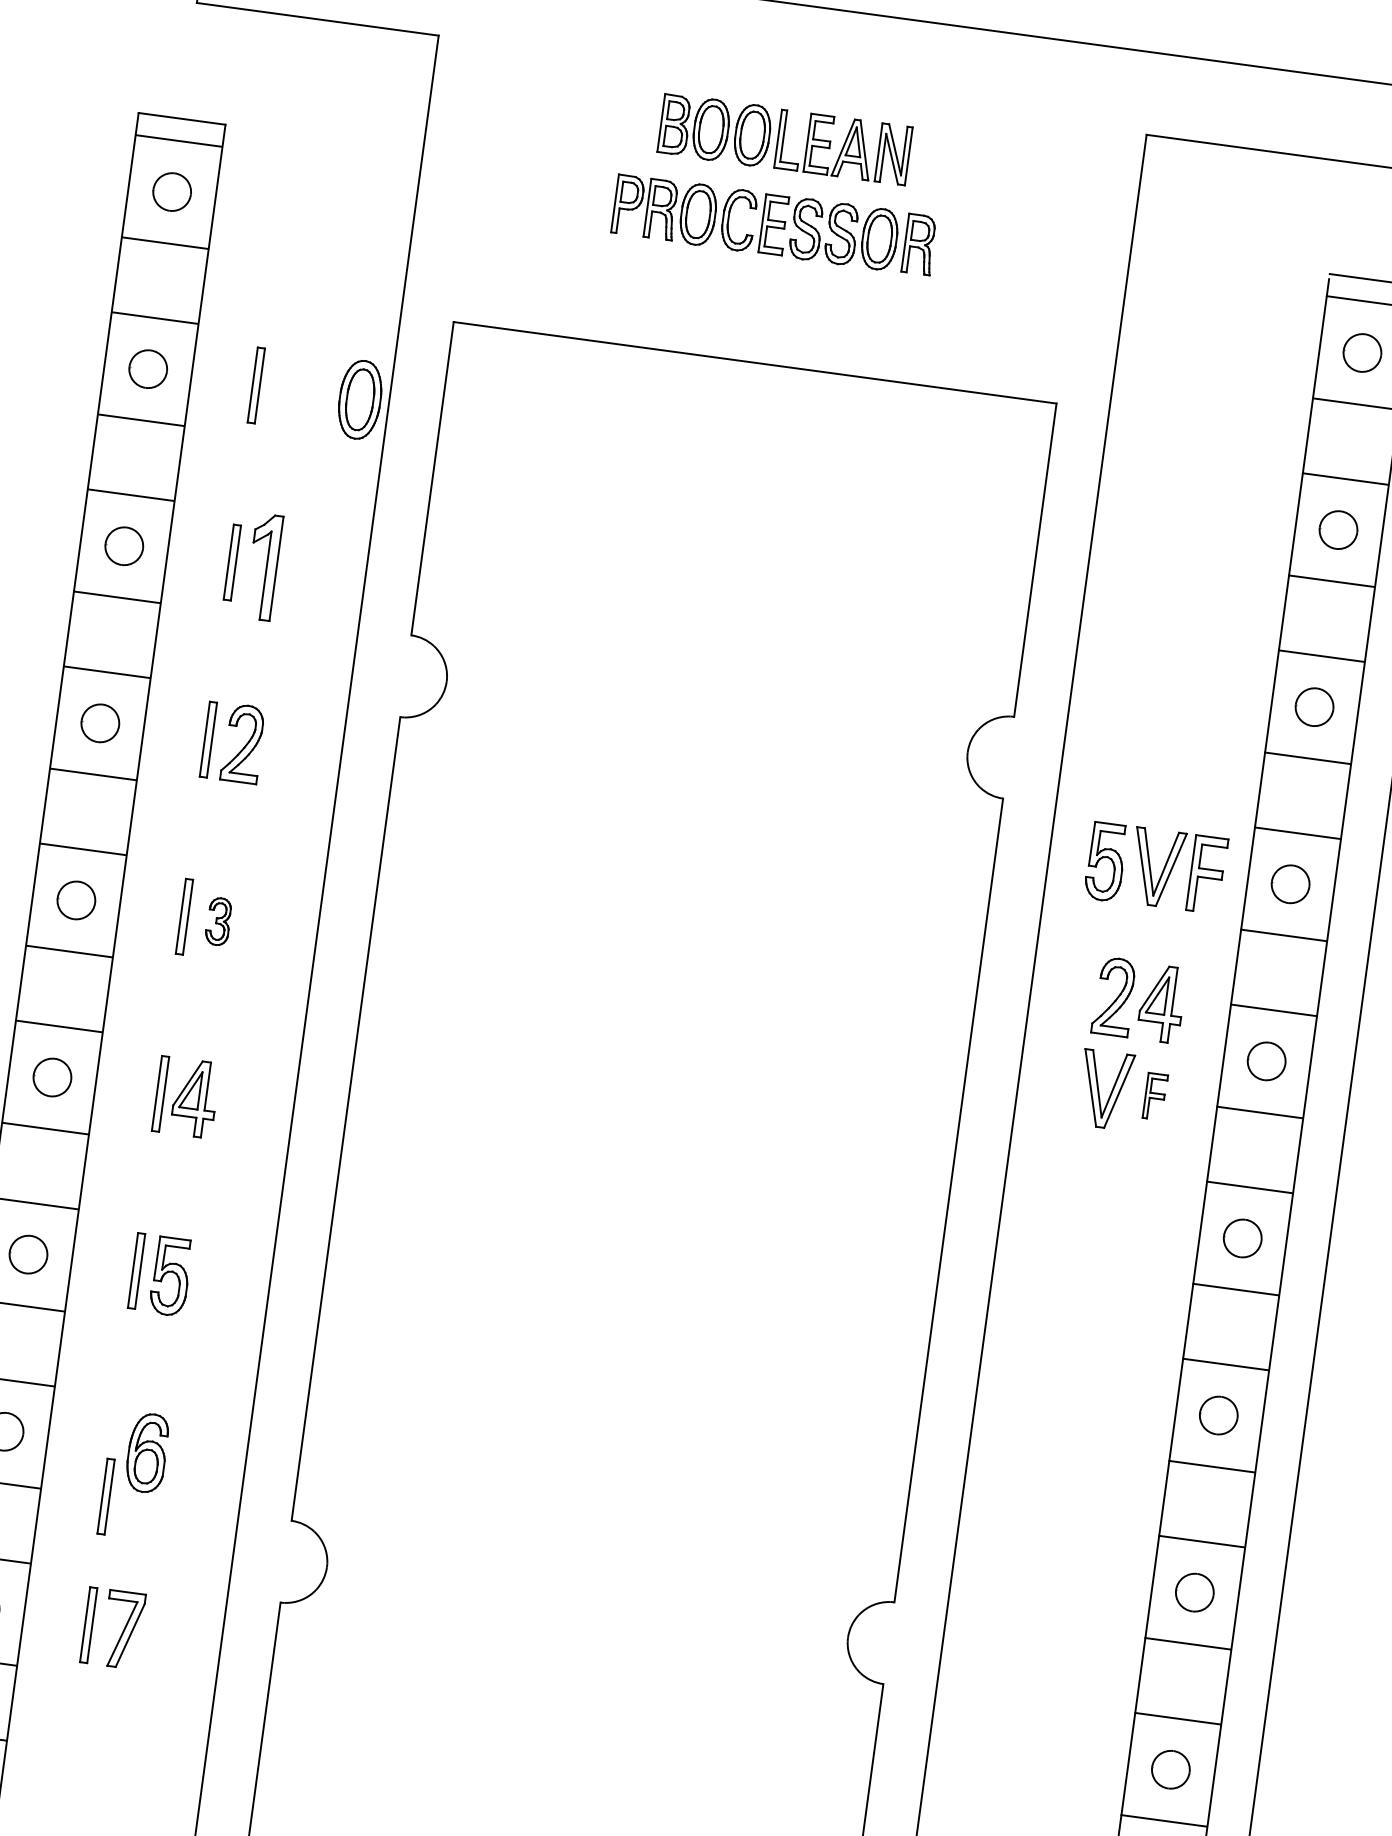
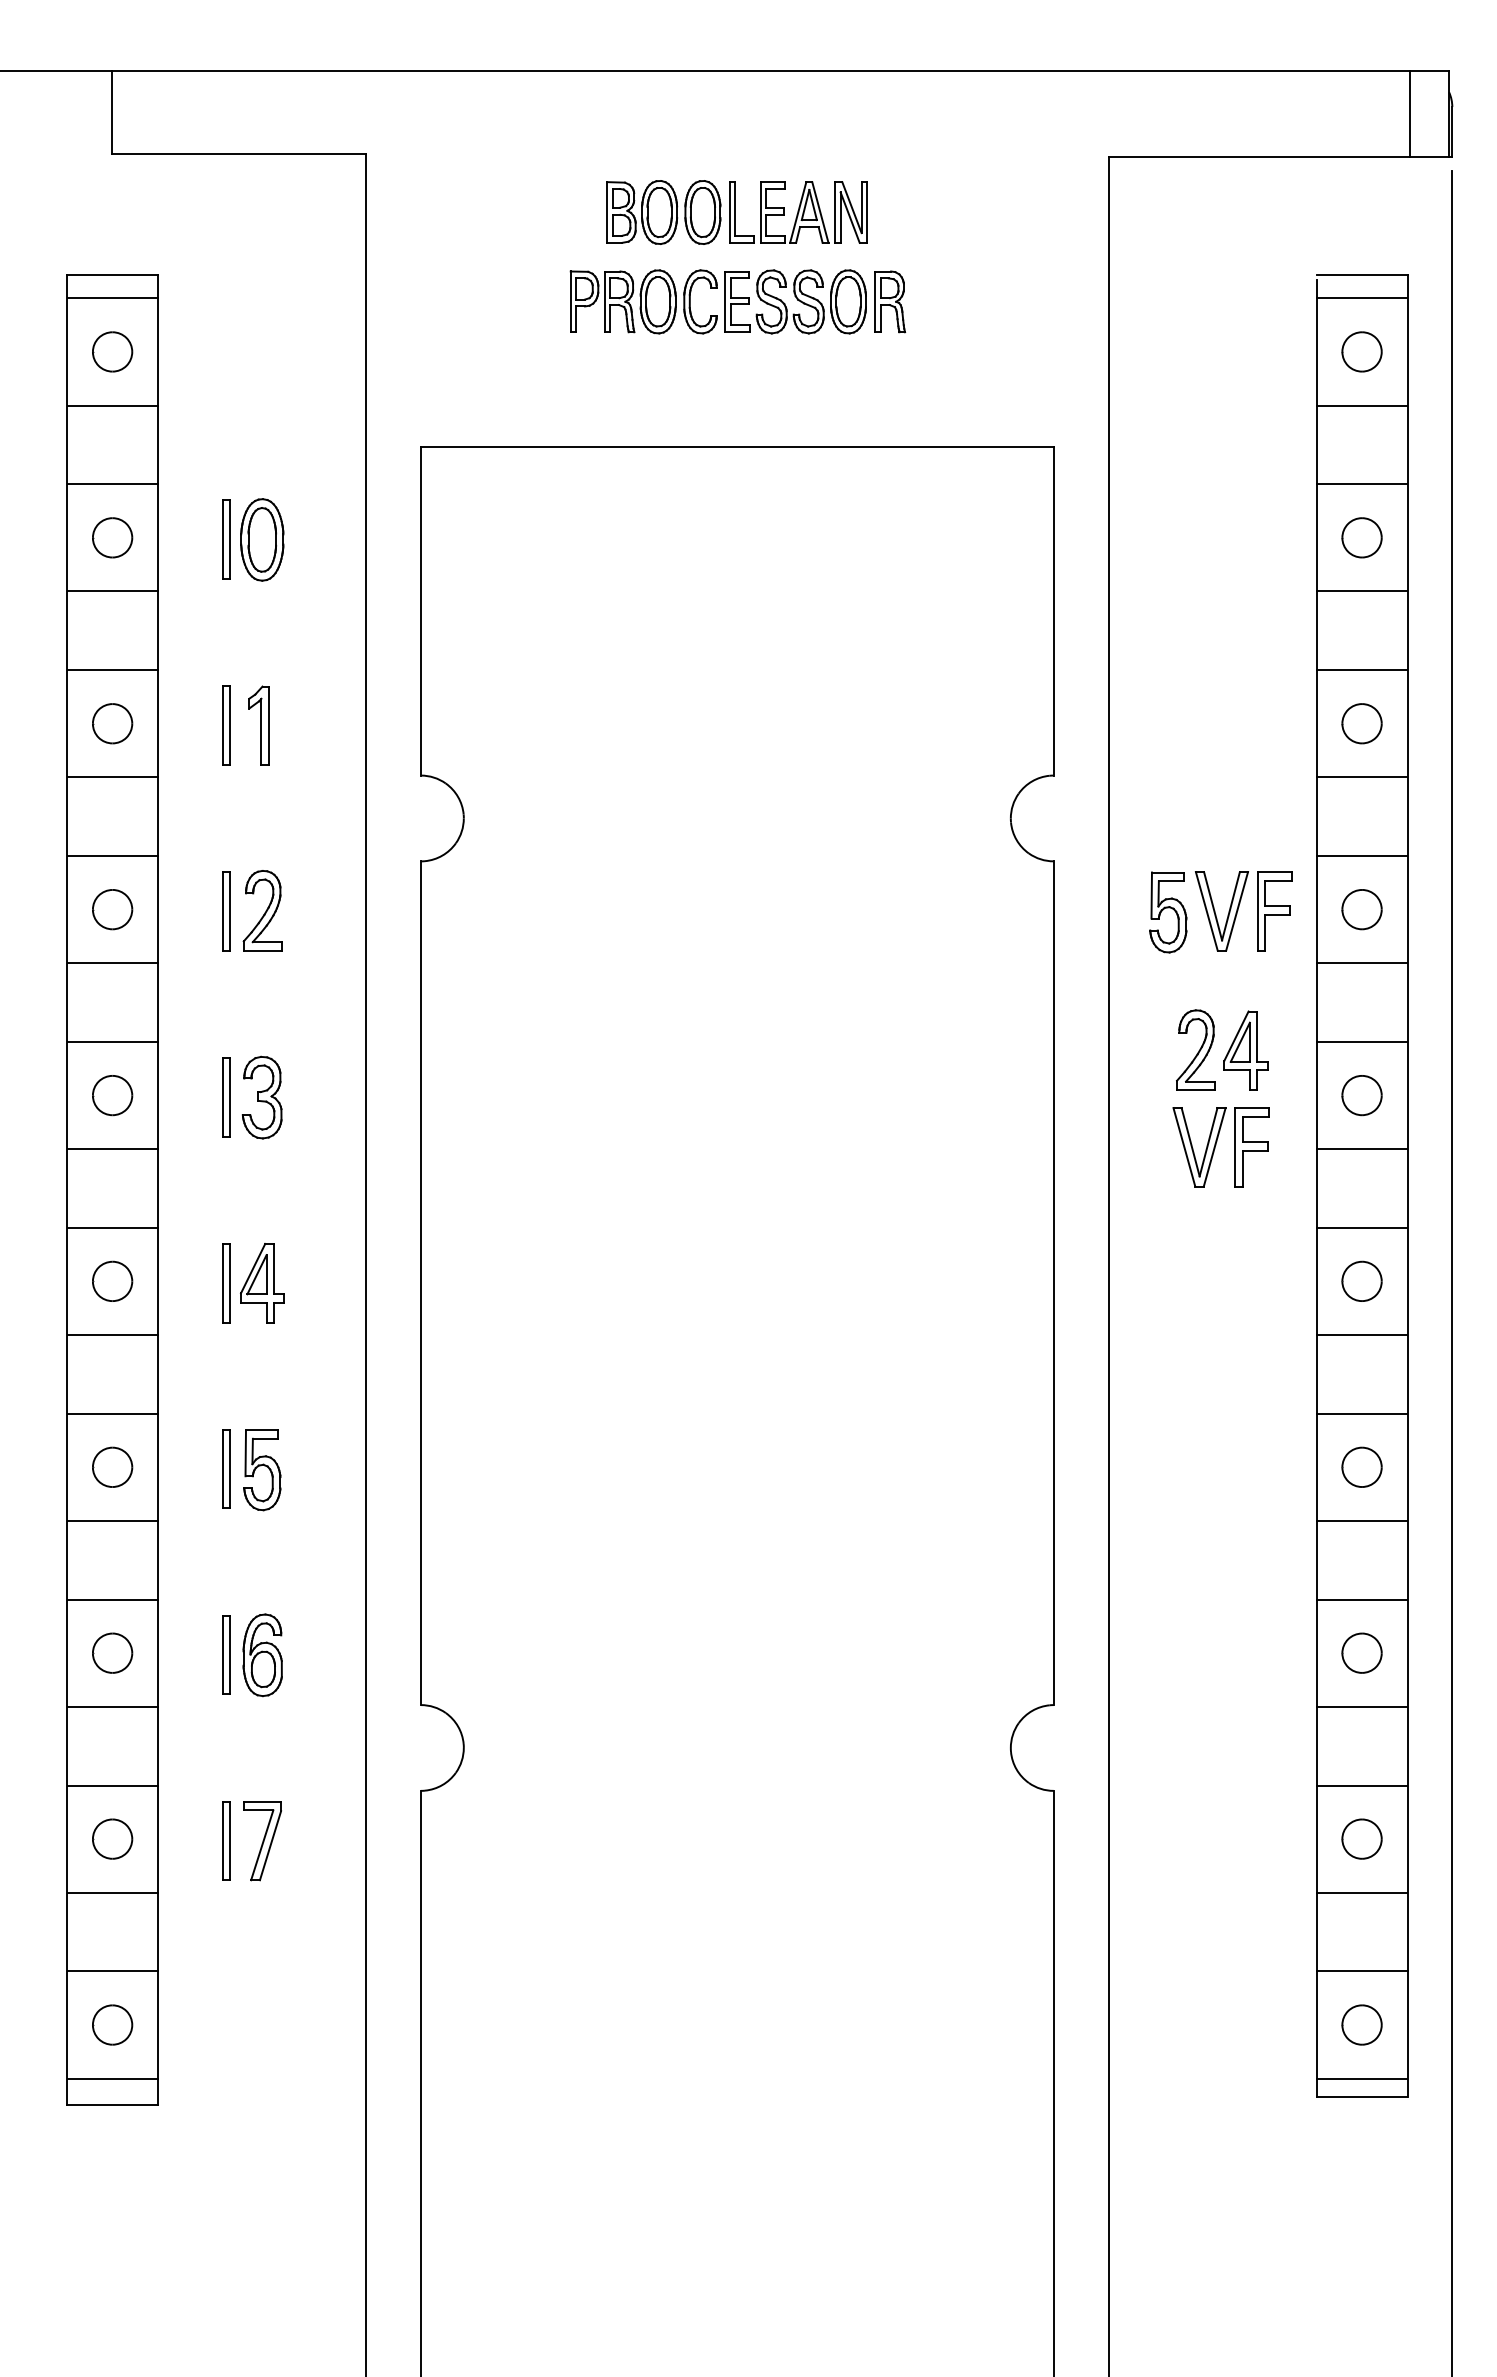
part: (360, 399) -> (262, 539), moved
part: (263, 566) -> (258, 725), size x0.71
part: (218, 921) -> (261, 1097), size x1.67
part: (1154, 1096) -> (1251, 1147), size x1.67
part: (106, 1496) -> (226, 1654), moved

